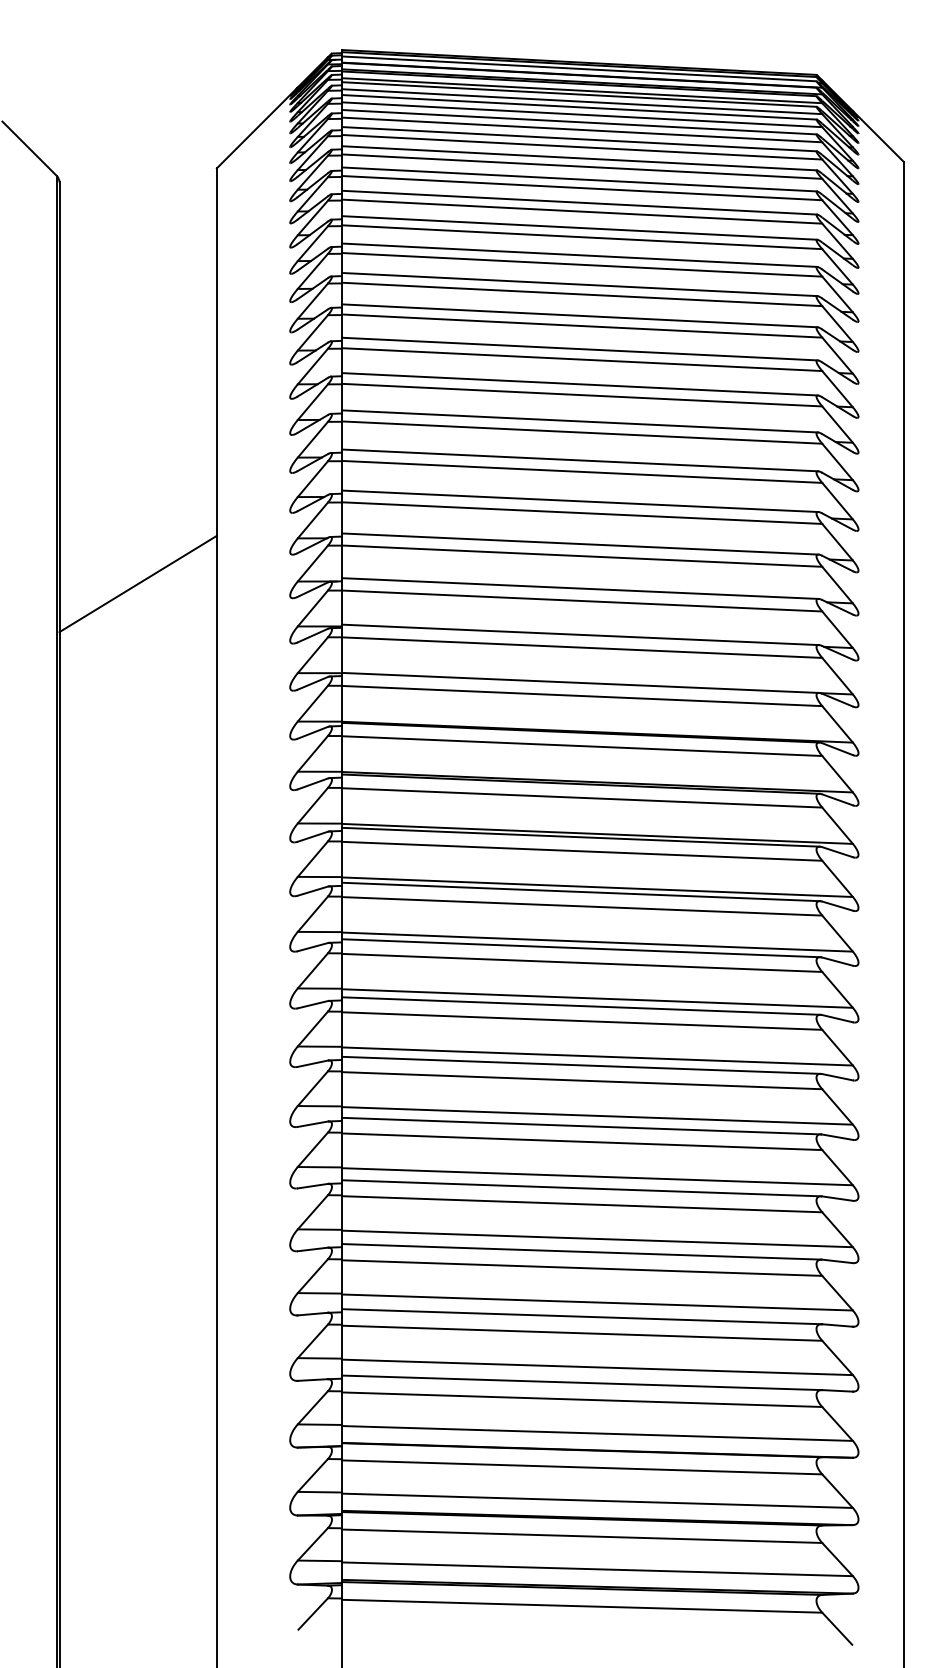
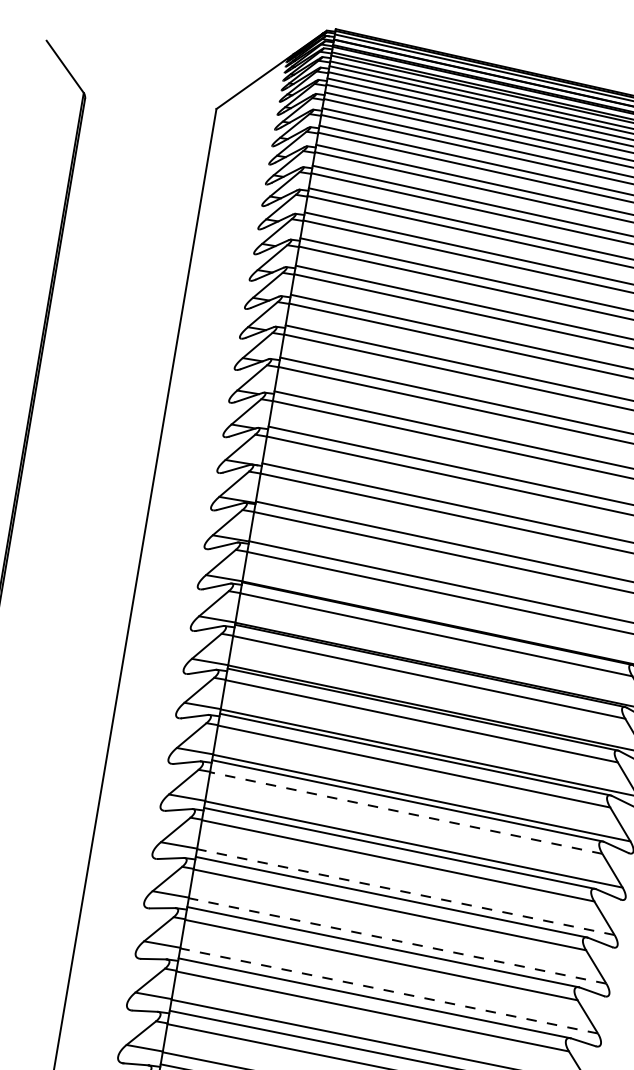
line: (137, 583) -> (93, 439), removed
line: (581, 962) -> (405, 812), solid -> dashed
line: (597, 1056) -> (405, 892), solid -> dashed
line: (597, 1115) -> (397, 940), solid -> dashed
line: (597, 1176) -> (389, 990), solid -> dashed

